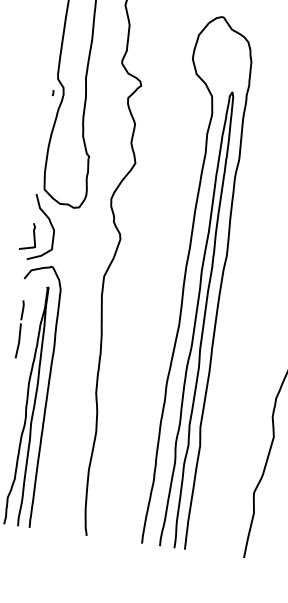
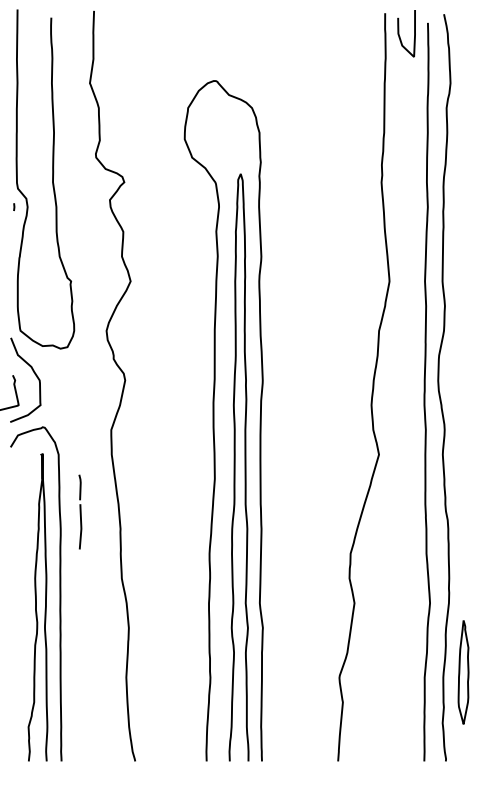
part: (20, 329) -> (80, 511), moved

